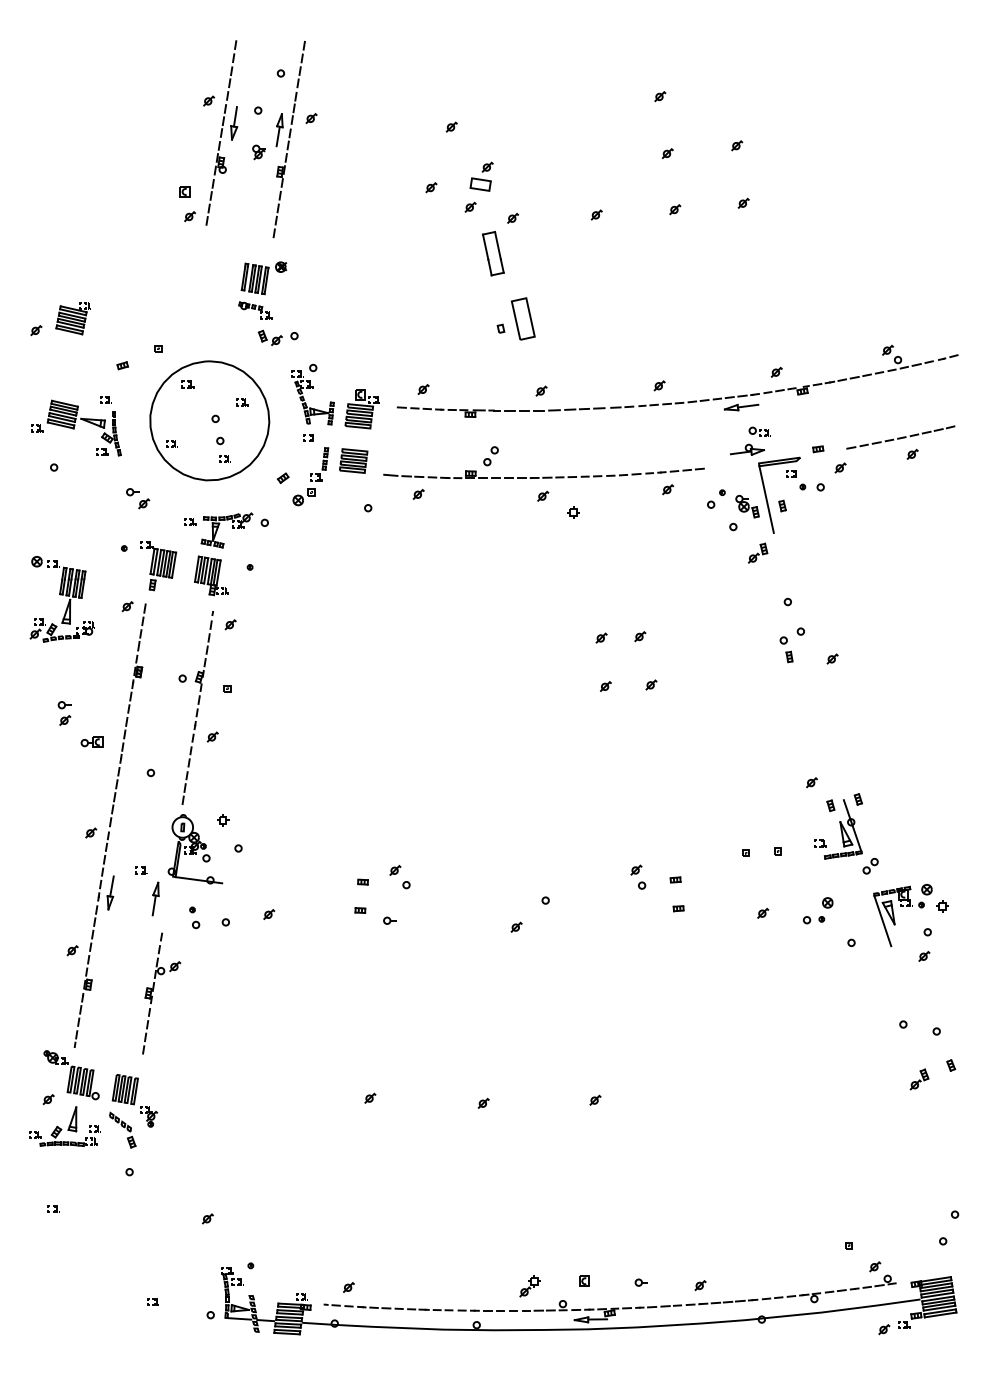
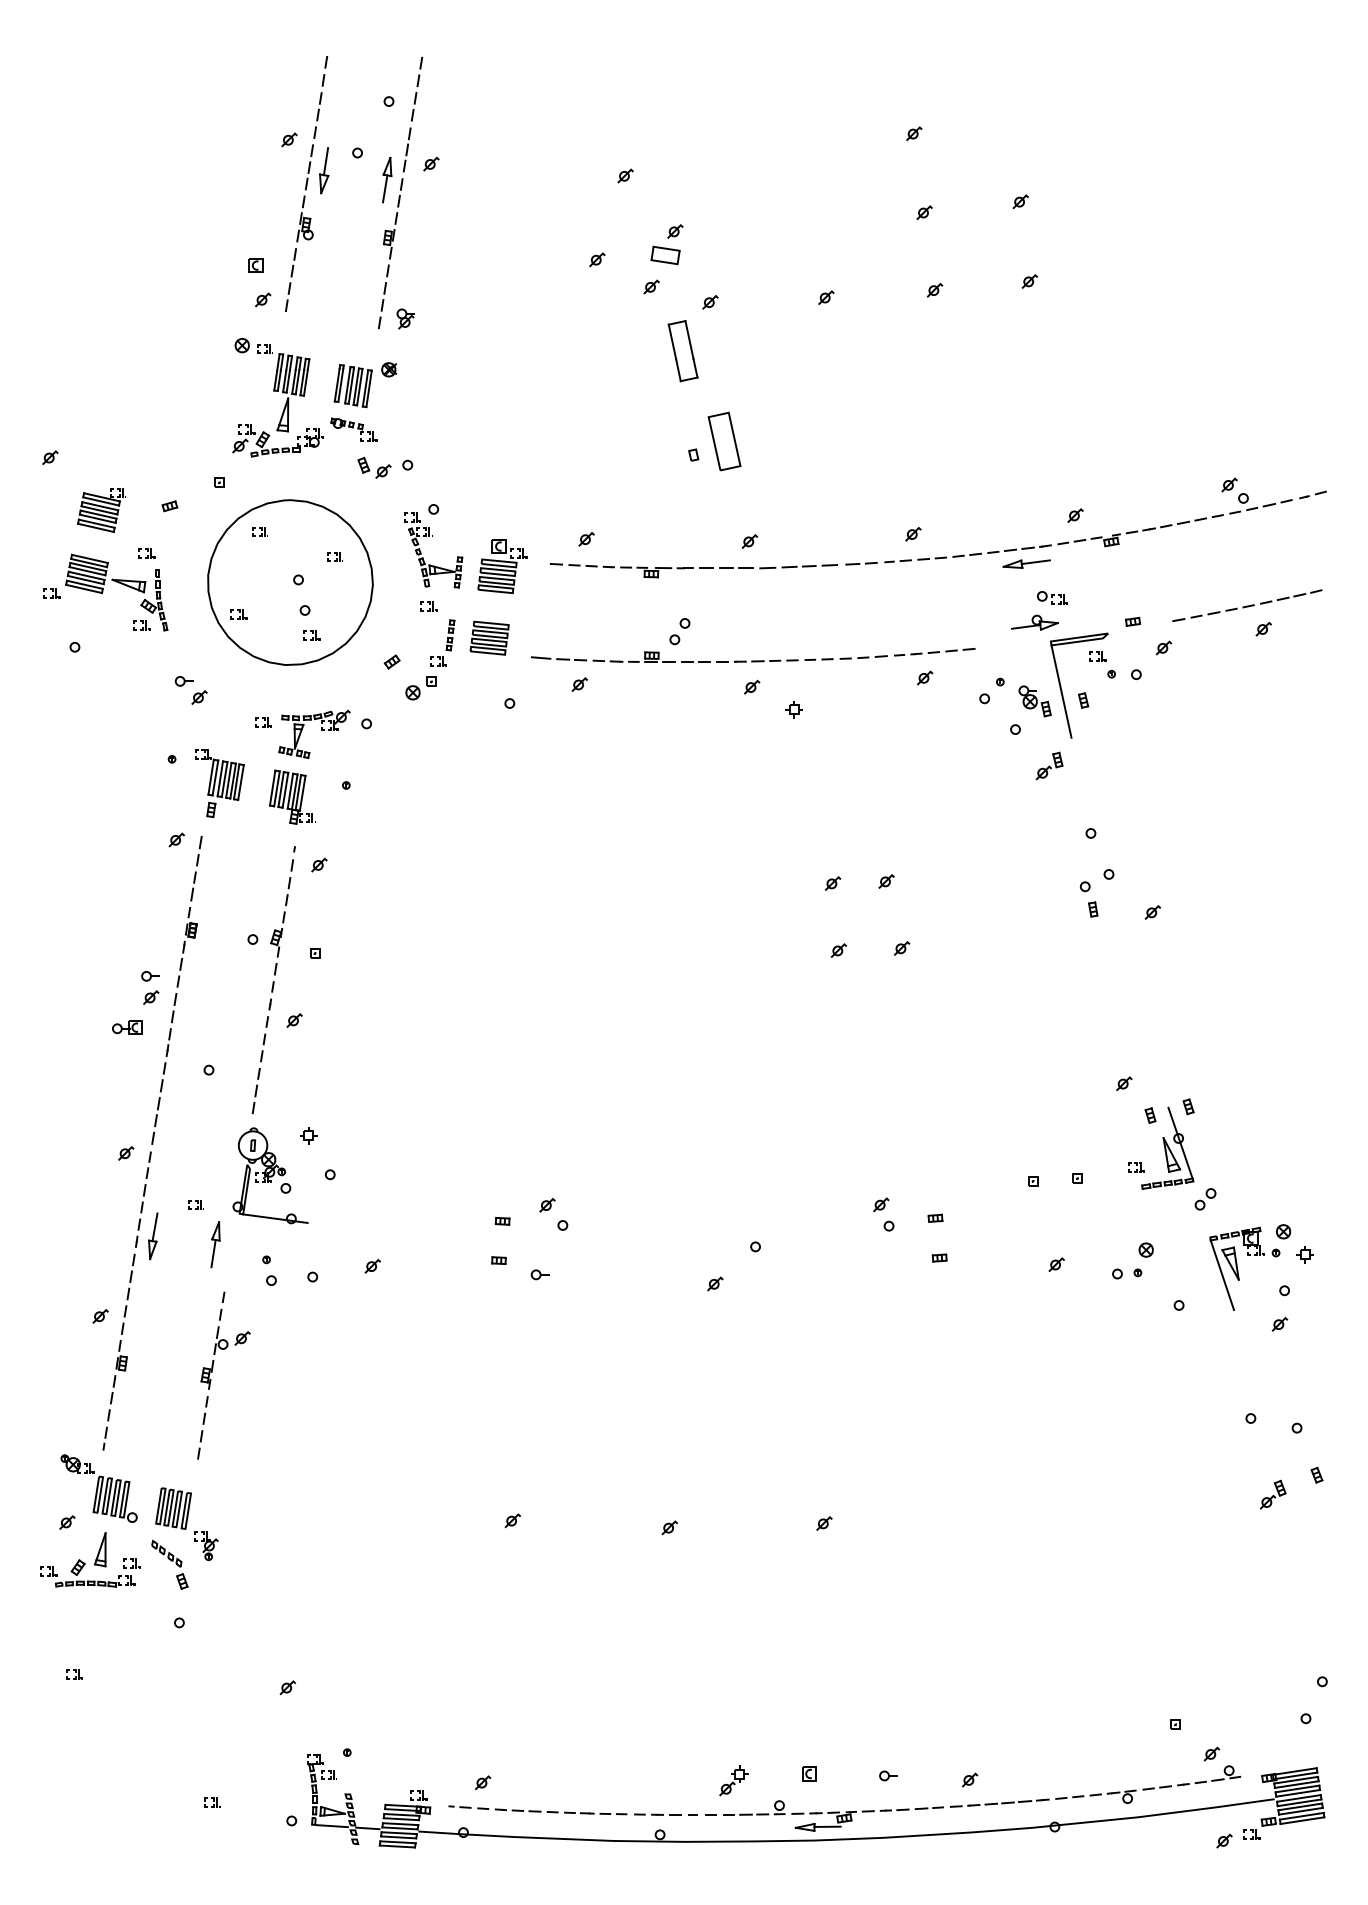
part: (258, 152) -> (404, 318), moved
part: (72, 318) -> (100, 510), moved
part: (61, 599) -> (276, 397), moved
part: (64, 713) -> (150, 987), moved

